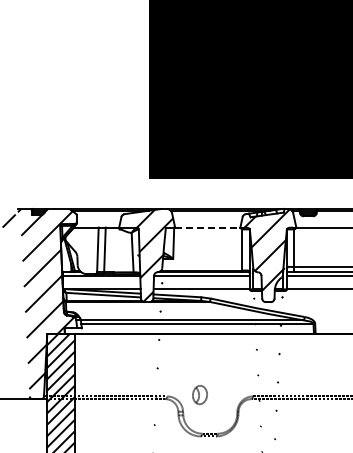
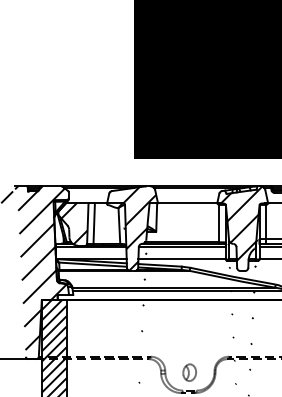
line: (207, 227) -> (187, 203), dashed -> solid
hatch: (82, 249) -> (73, 223), added
part: (199, 395) -> (189, 373), moved

